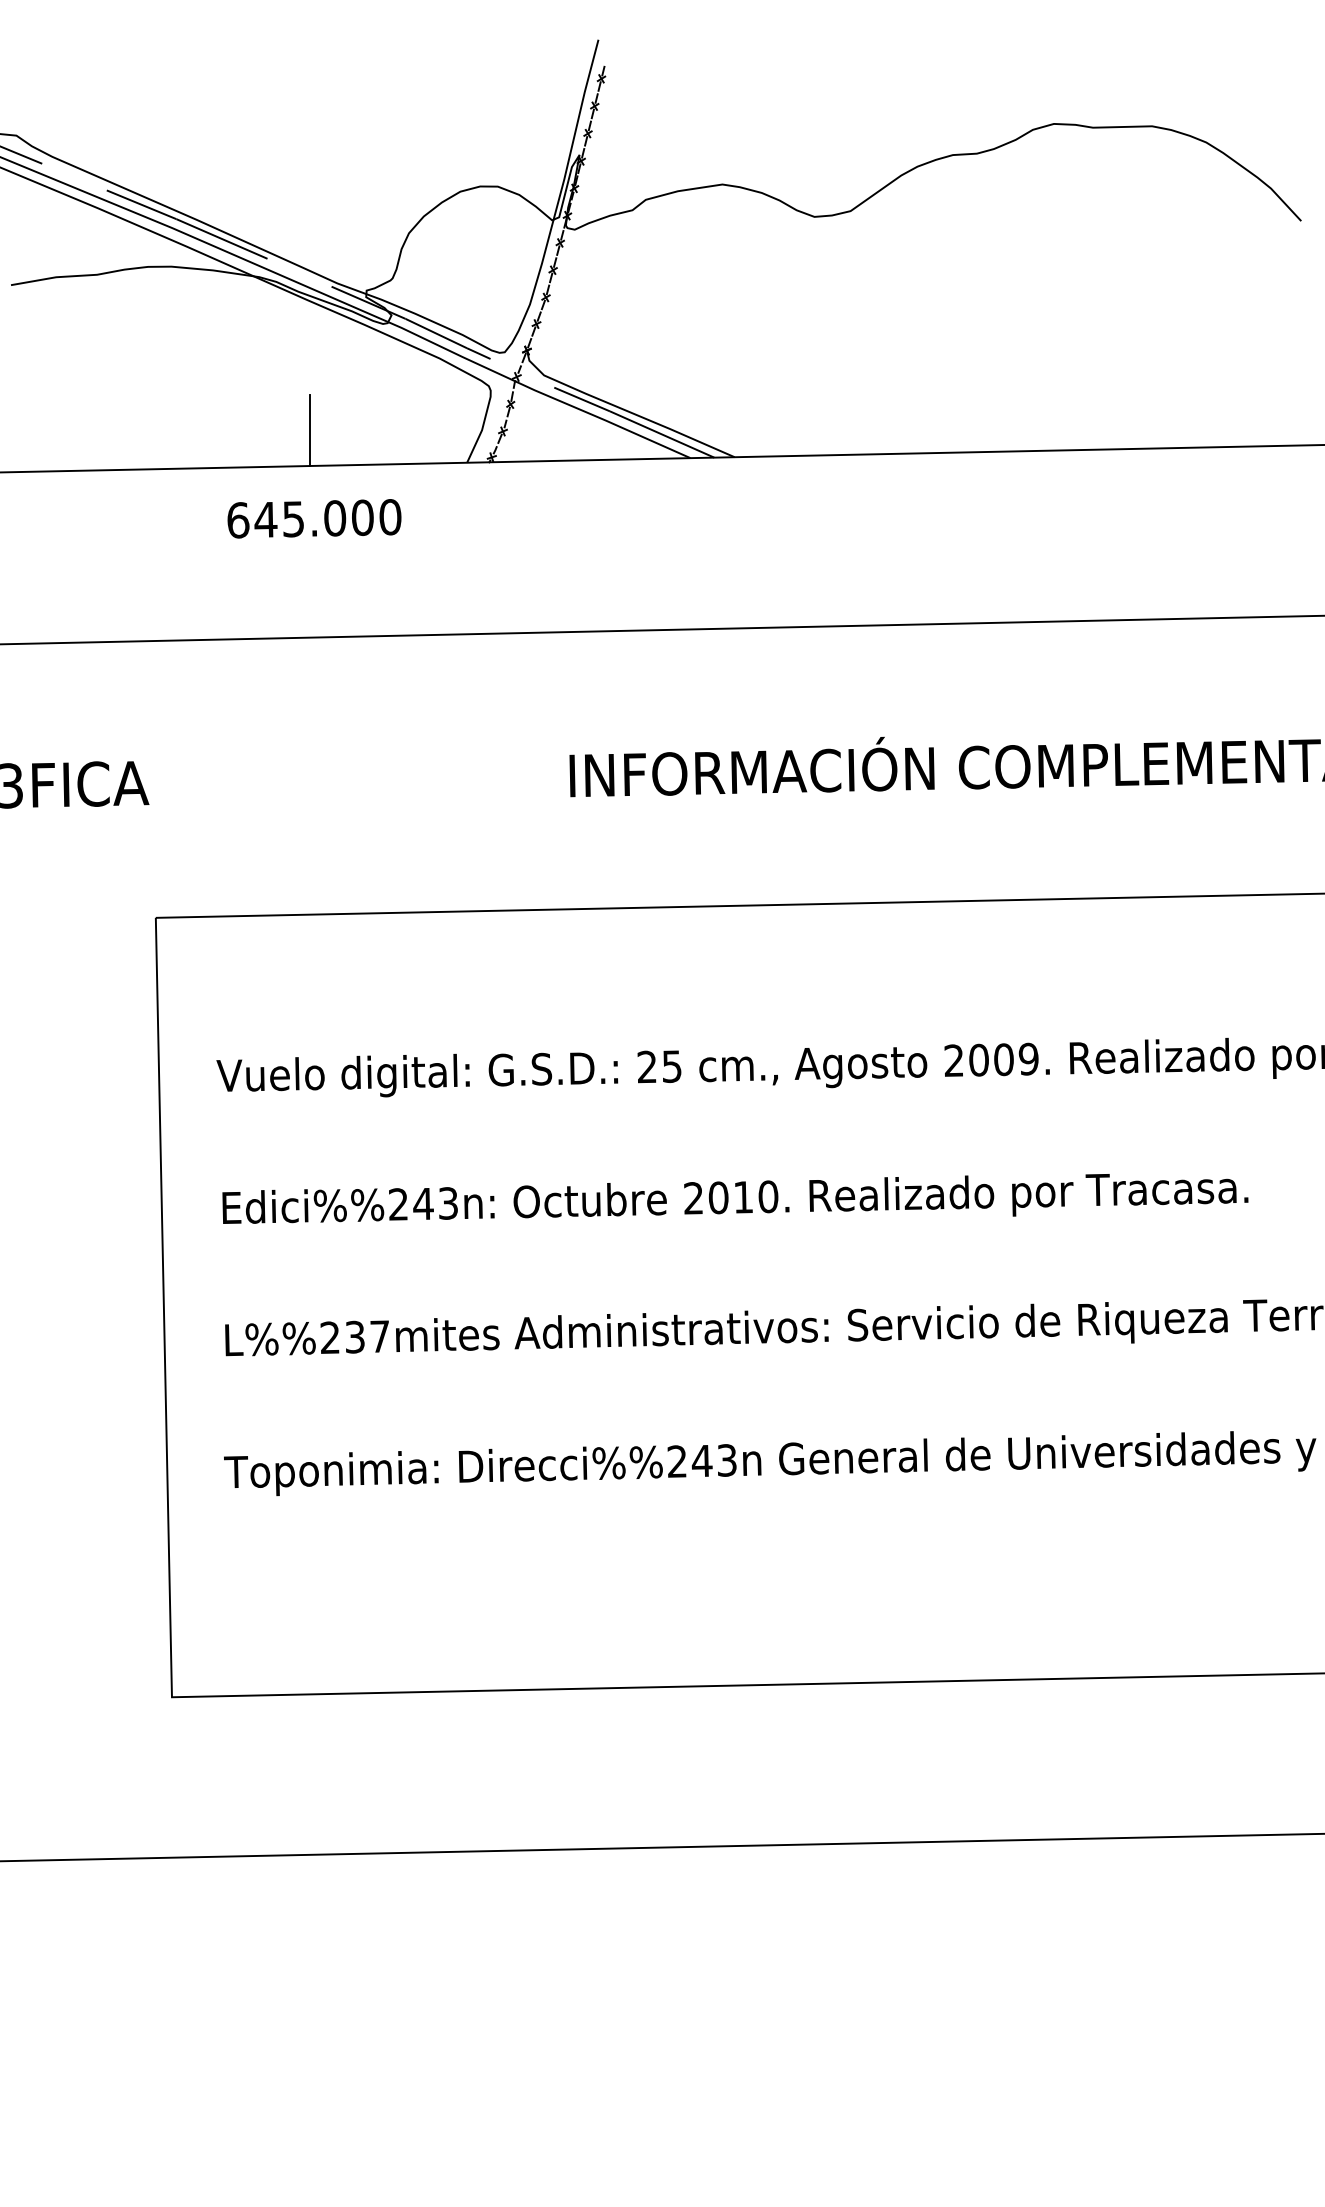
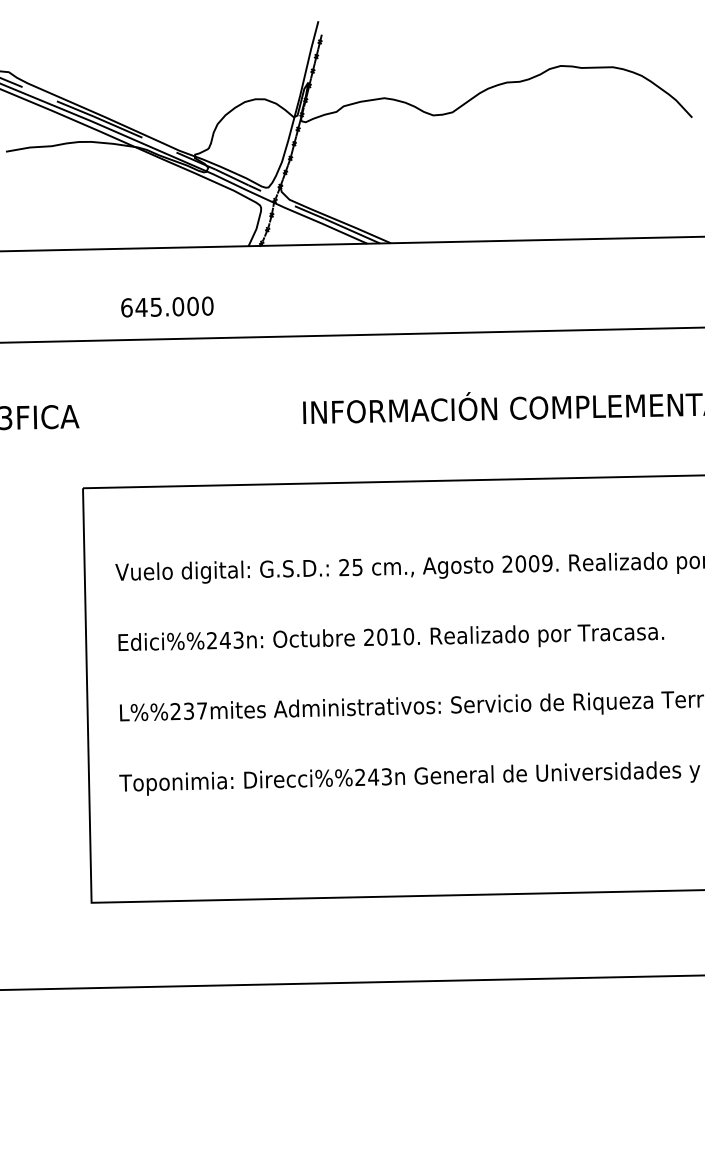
line: (310, 429) -> (165, 228), removed
text: (314, 517) -> (167, 306), moved

